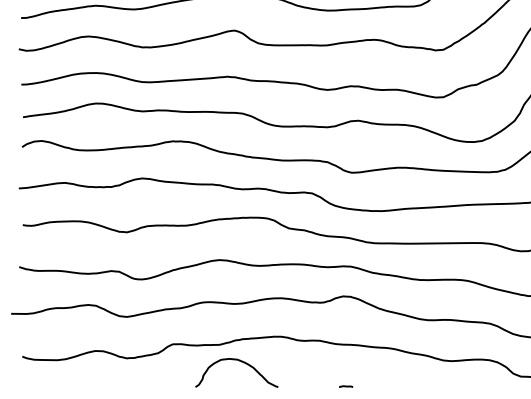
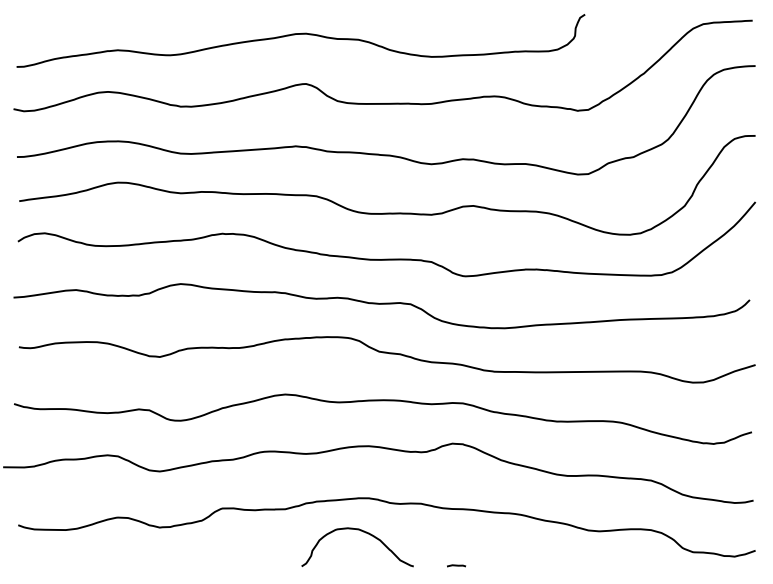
curve: (242, 362) -> (365, 533), moved

